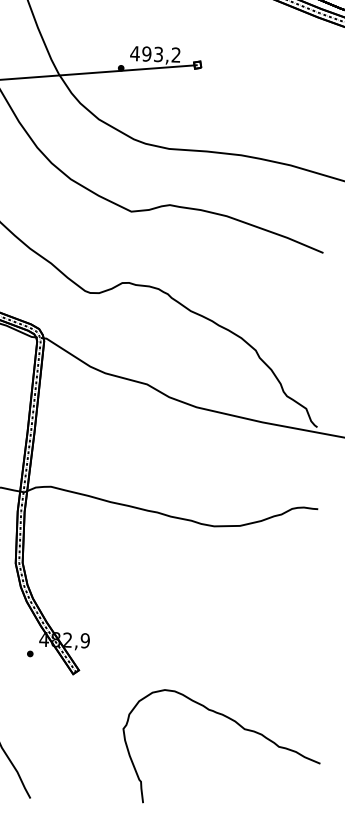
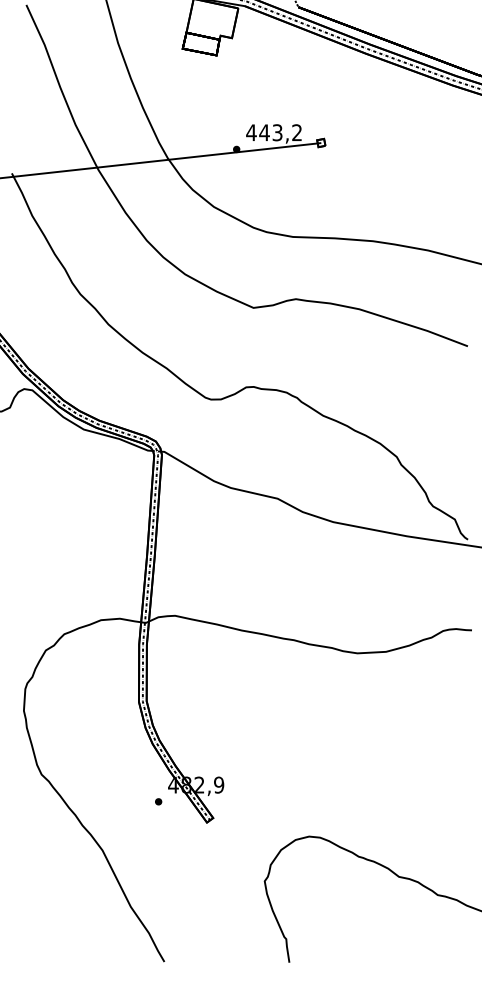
text: (146, 53) -> (264, 132), 493,2 -> 443,2

